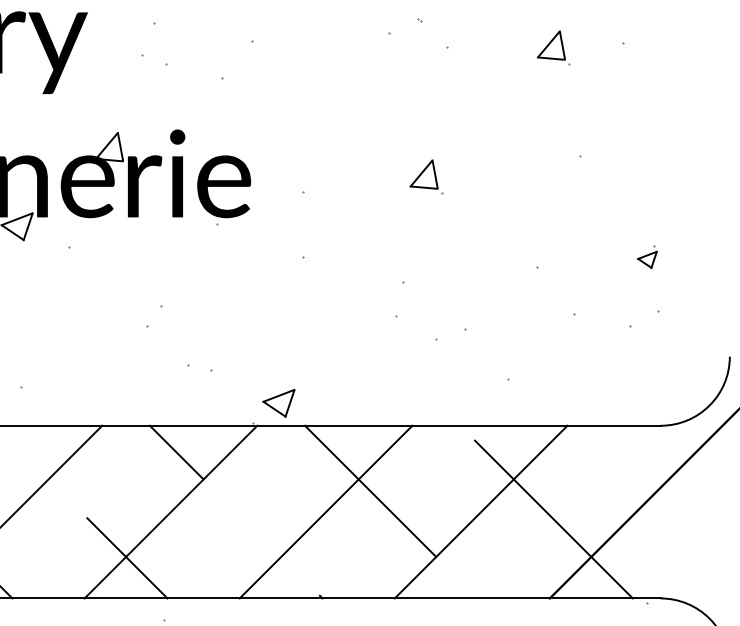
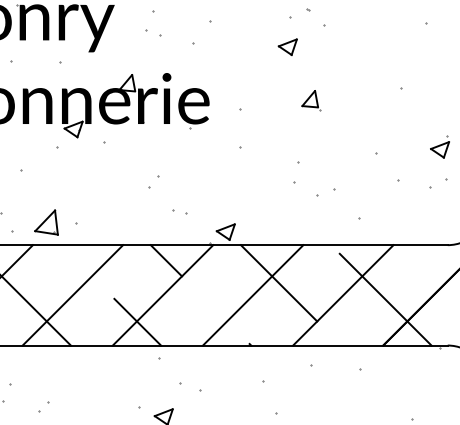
part: (553, 47) -> (385, 25), removed
part: (385, 83) -> (287, 46), added
part: (646, 256) -> (439, 146), size x1.67

